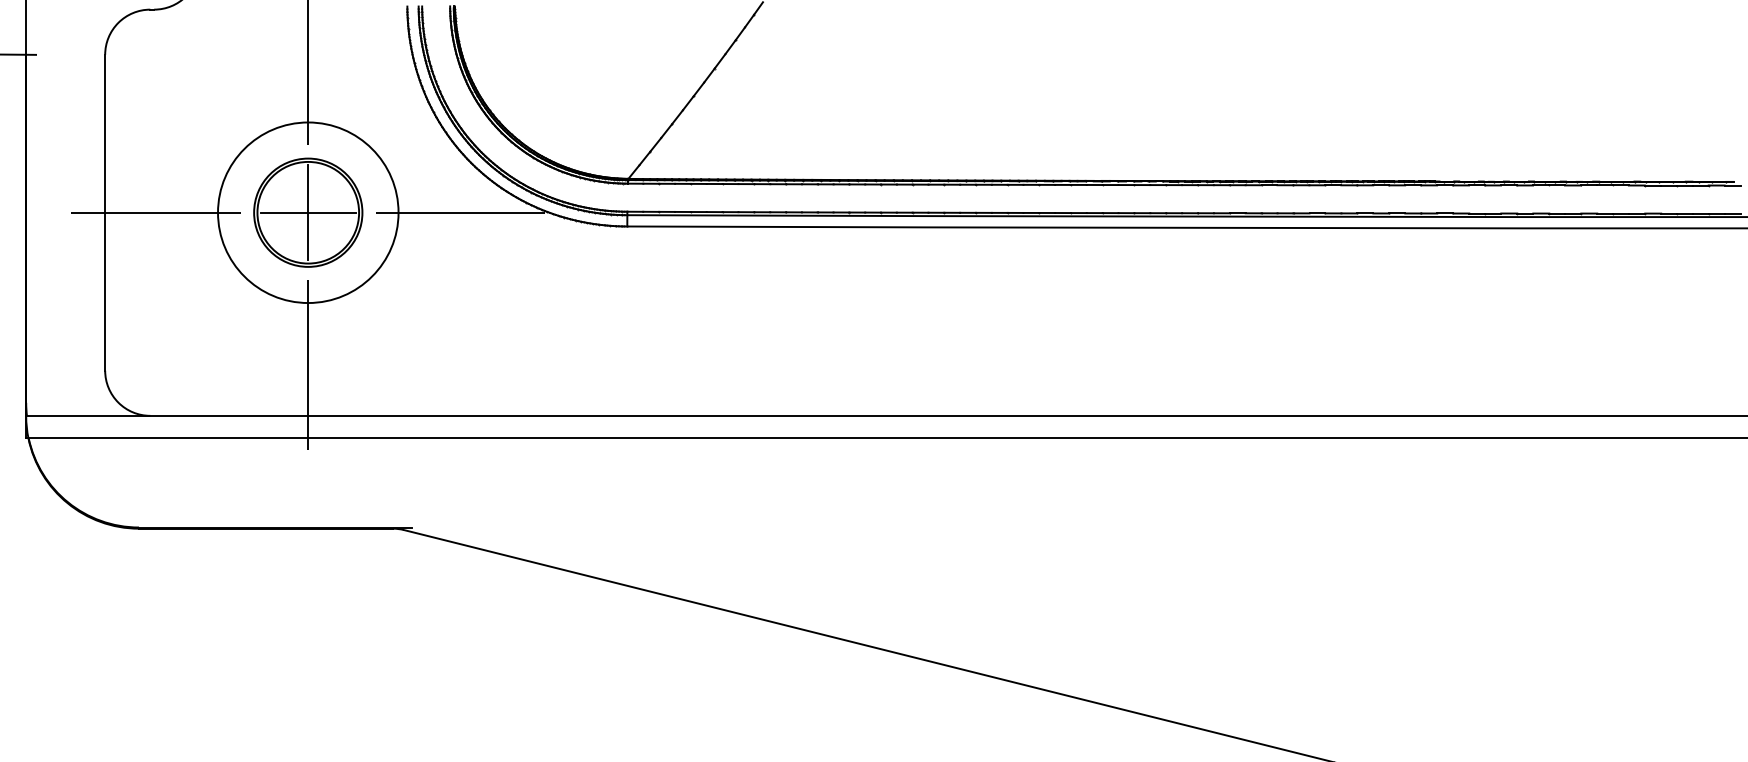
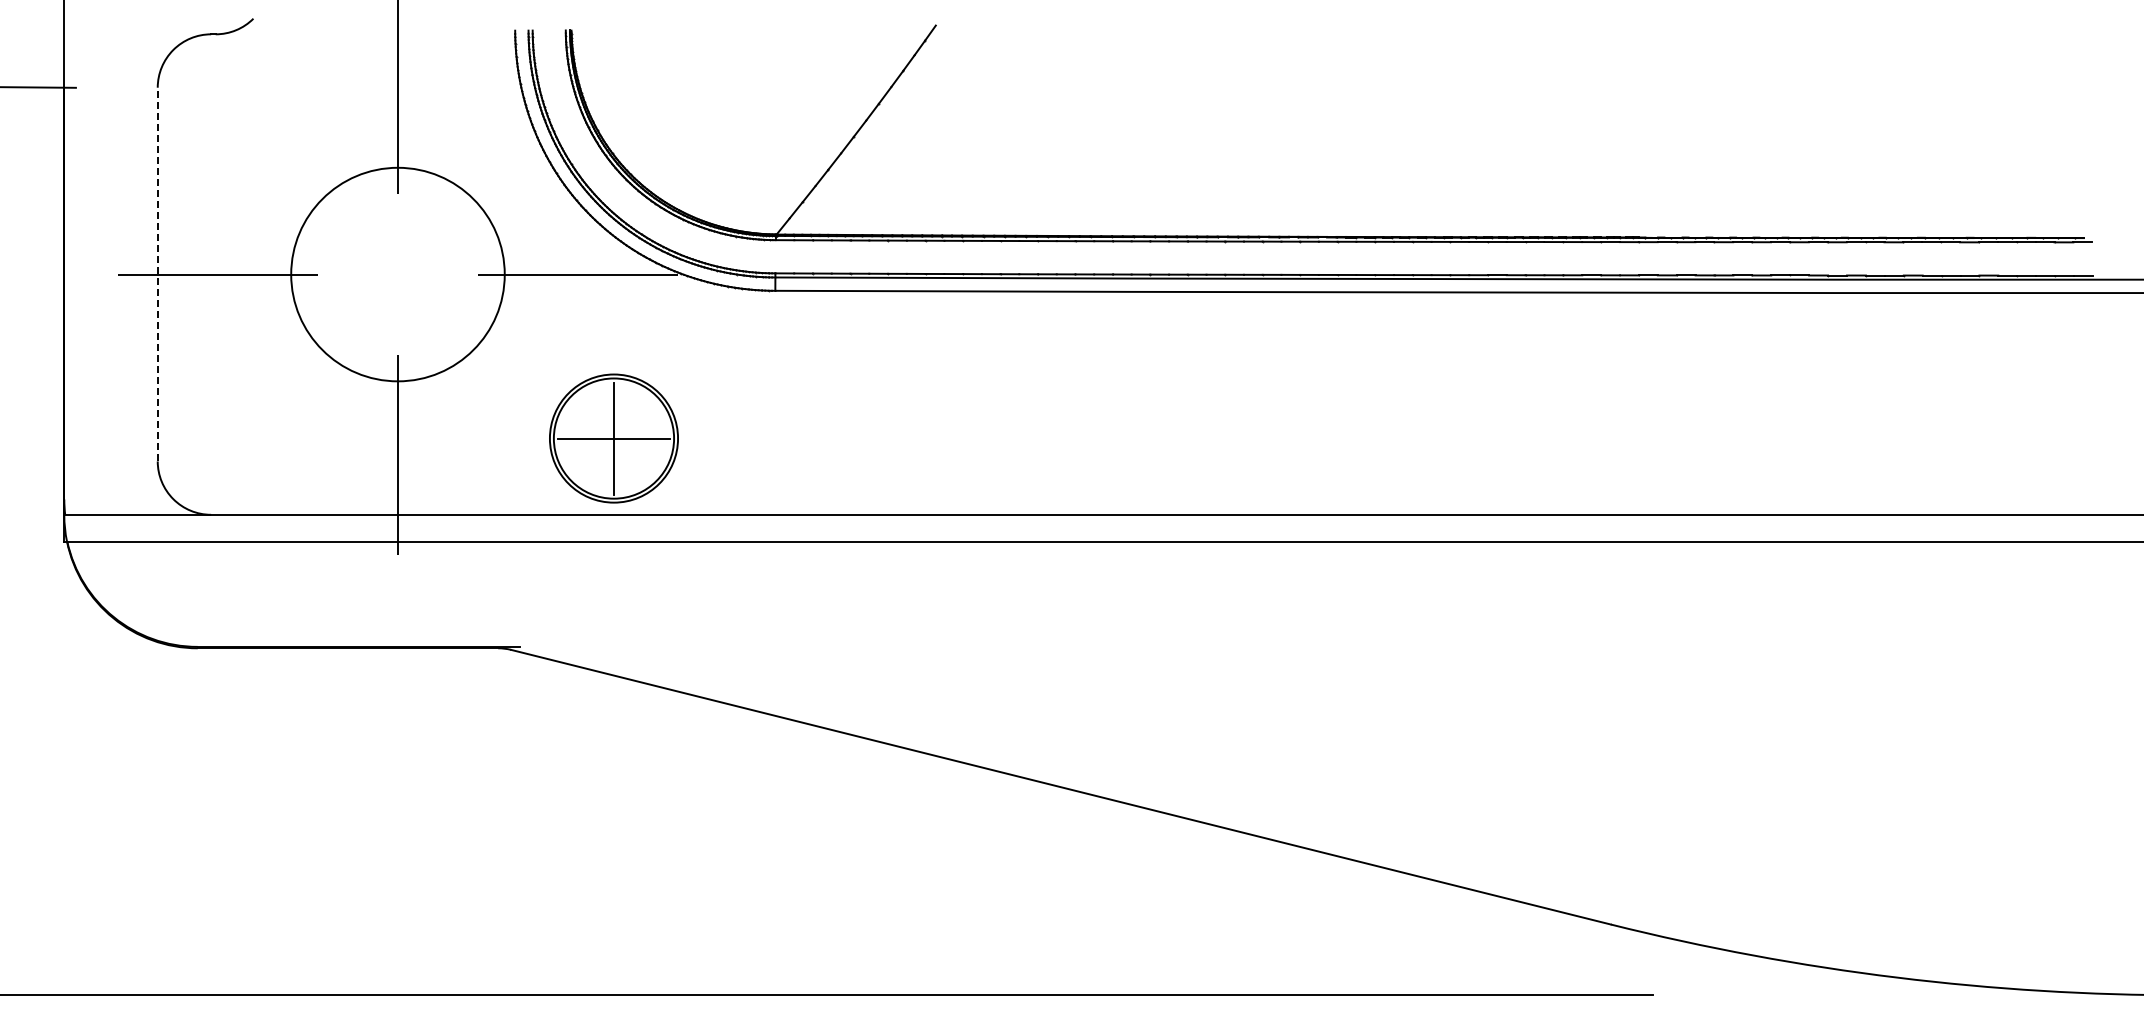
line: (104, 212) -> (157, 274), solid -> dashed
part: (307, 212) -> (613, 438), moved

